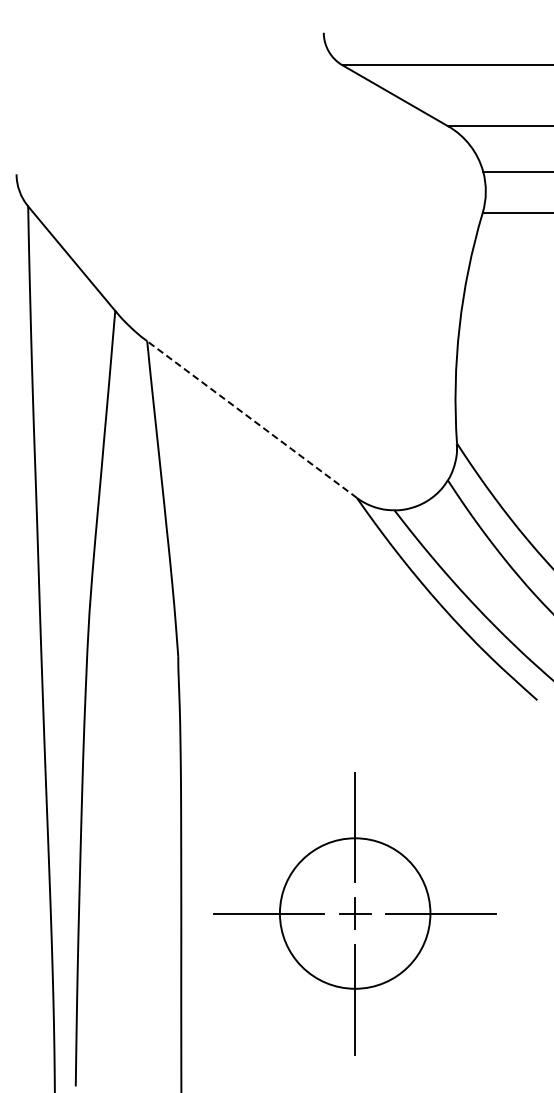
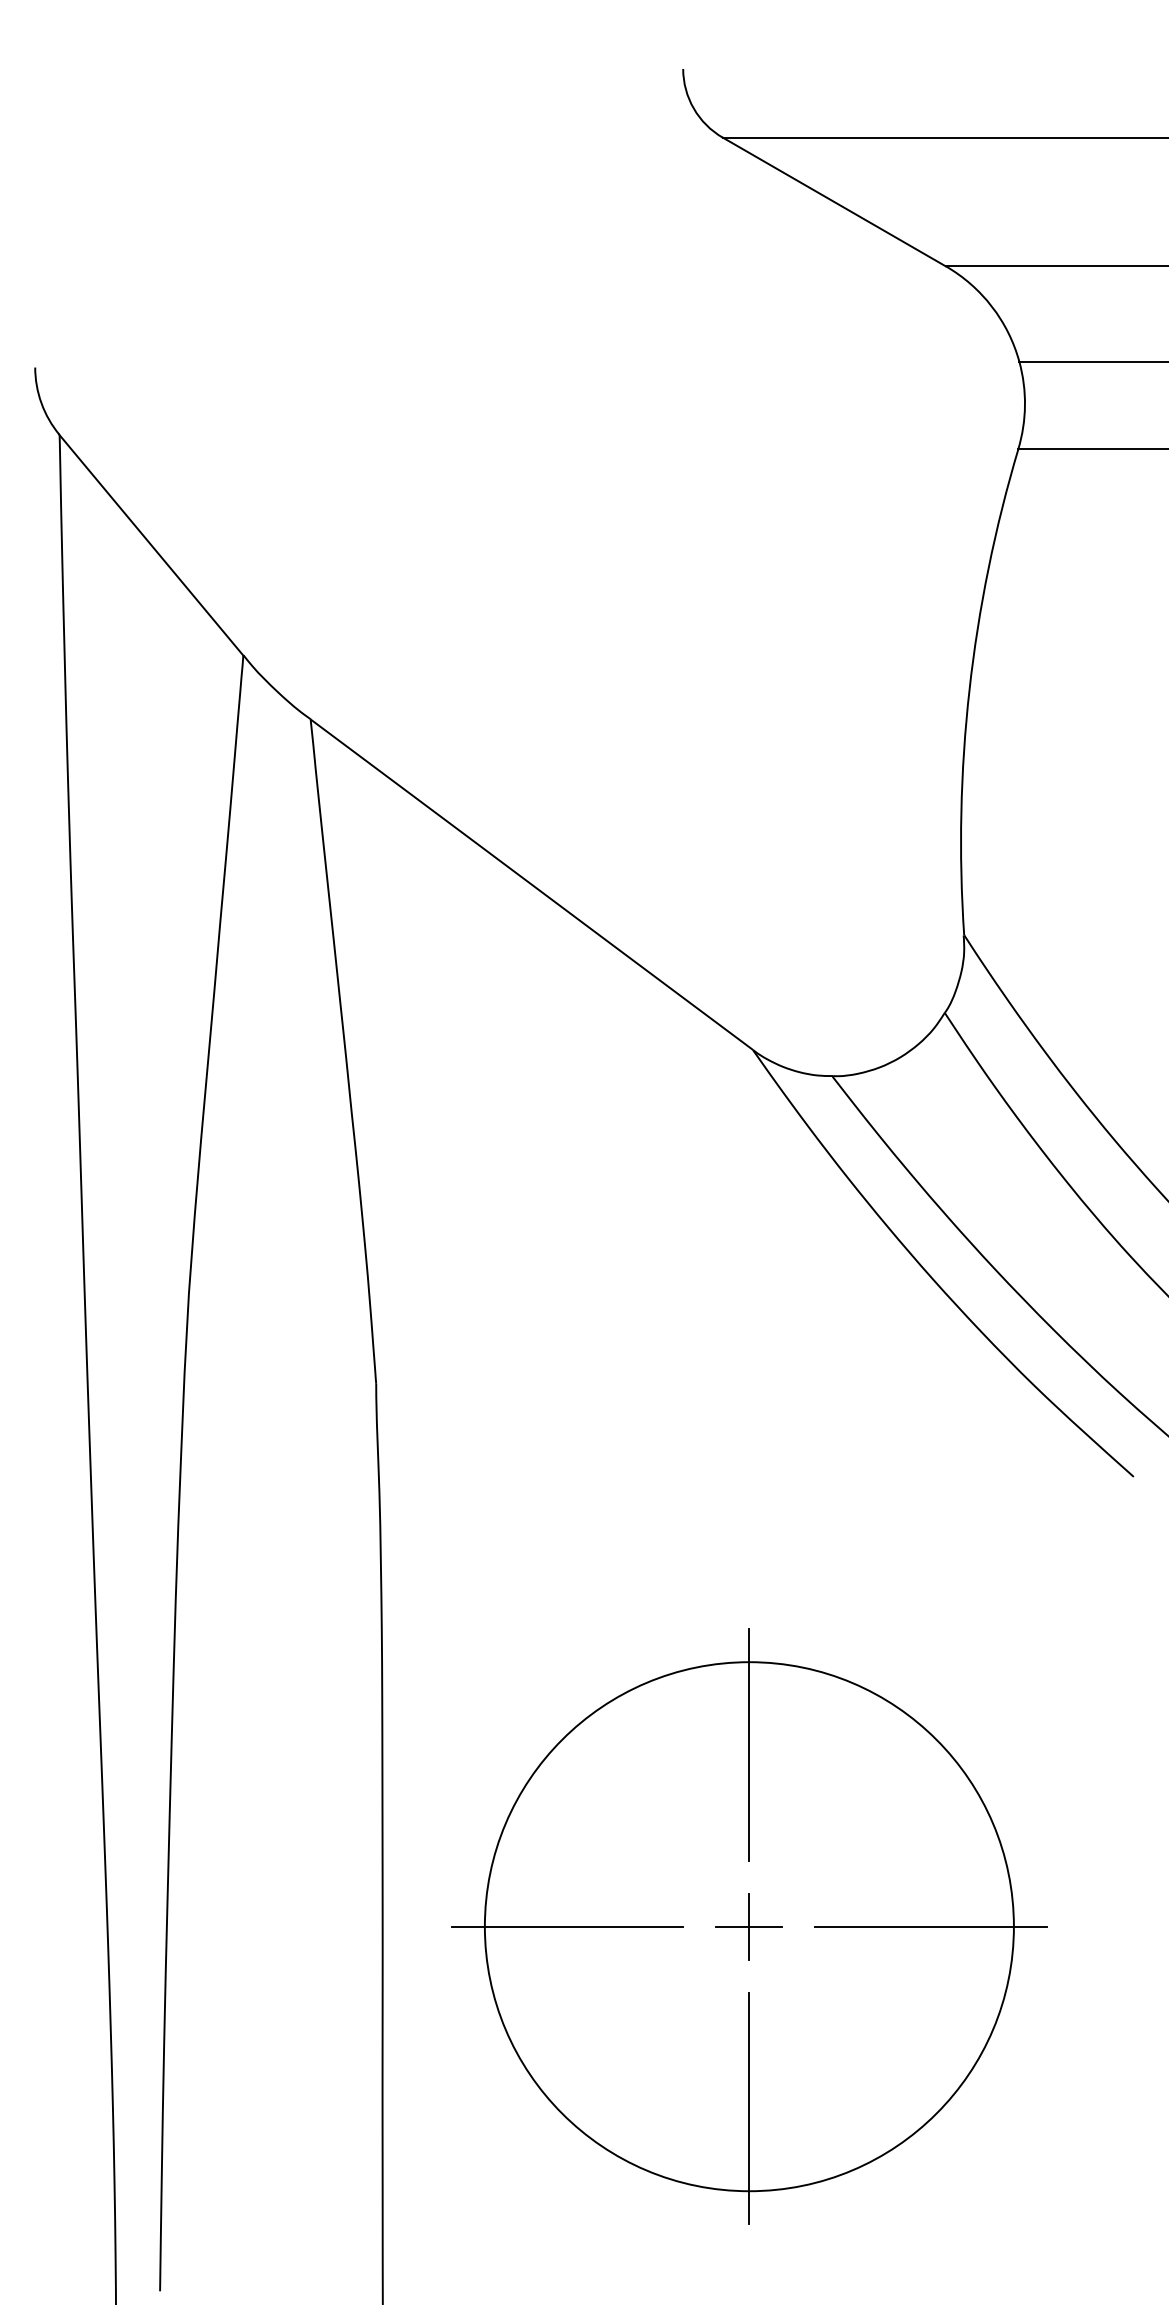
line: (251, 419) -> (530, 884), dashed -> solid
circle: (354, 913) -> (747, 1926), size x1.67

